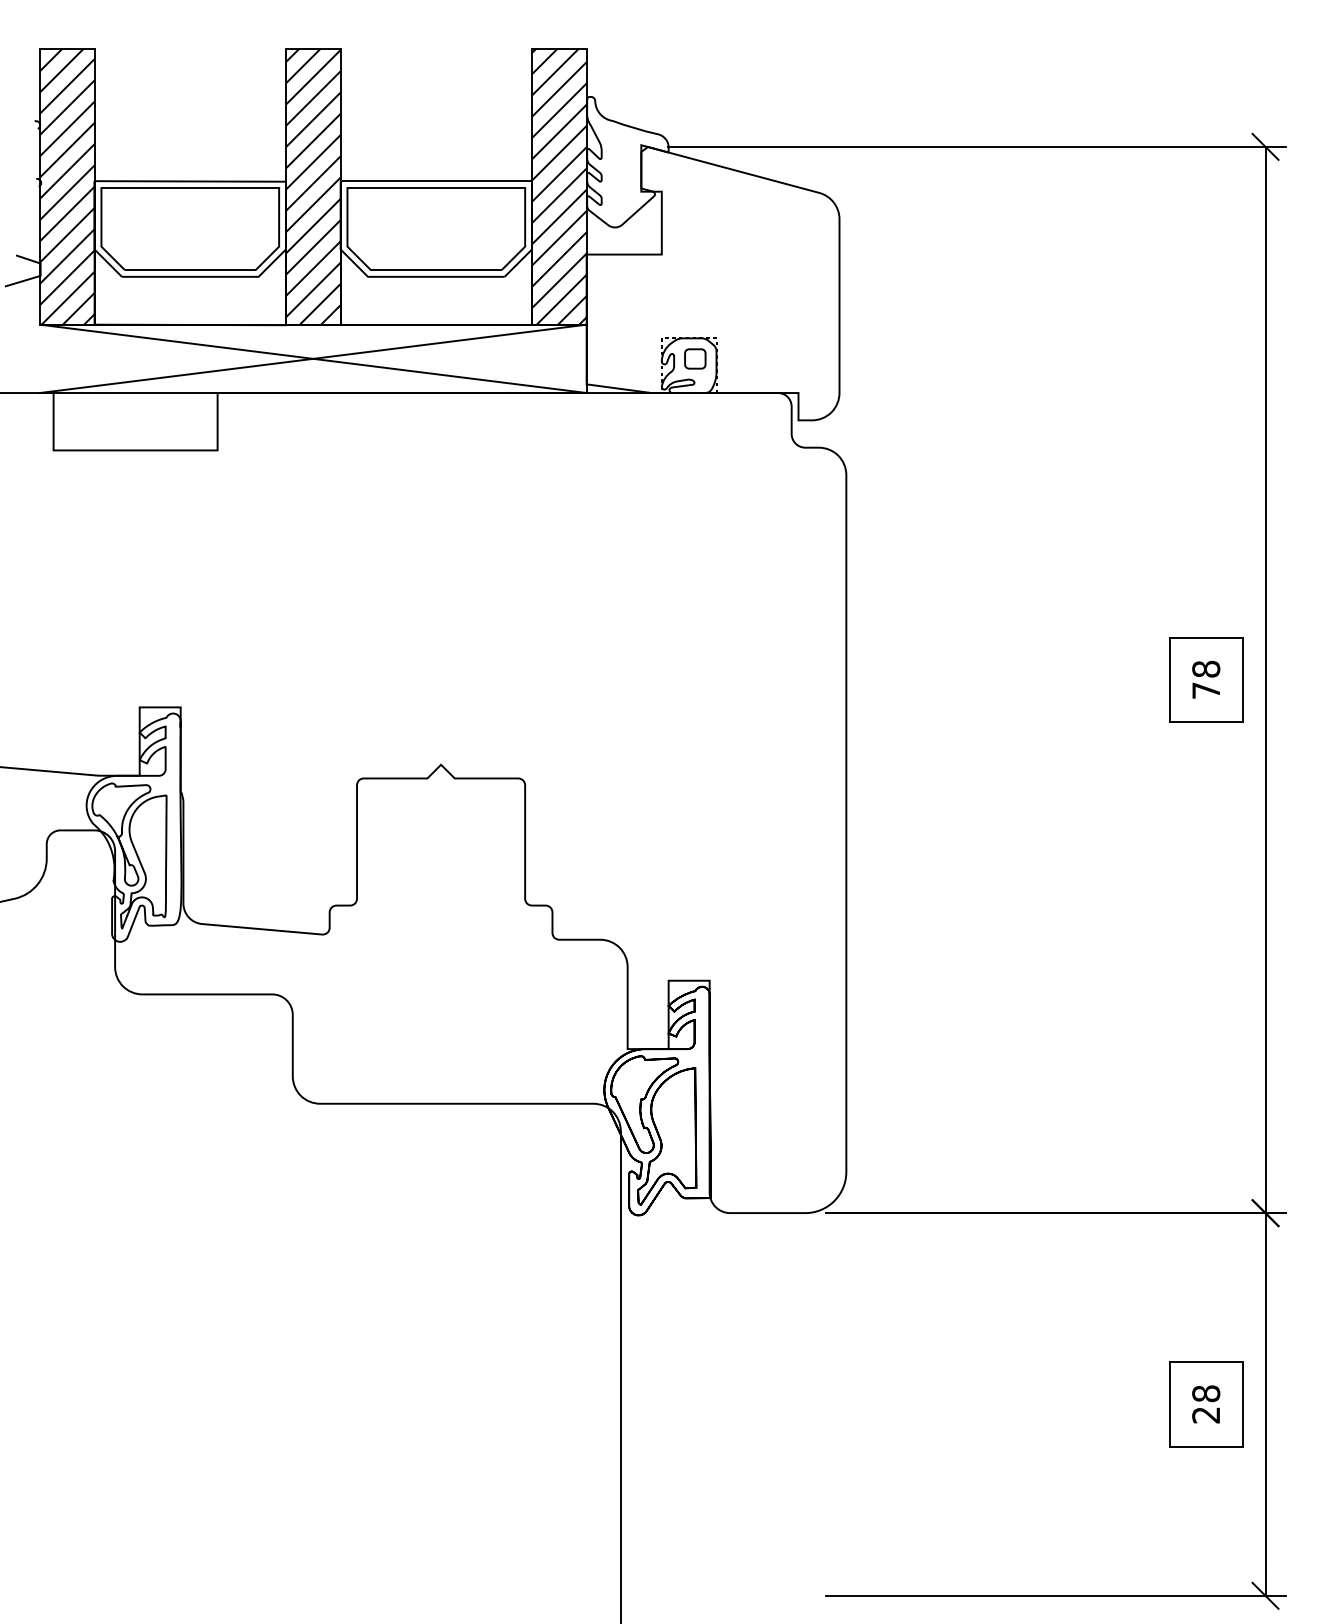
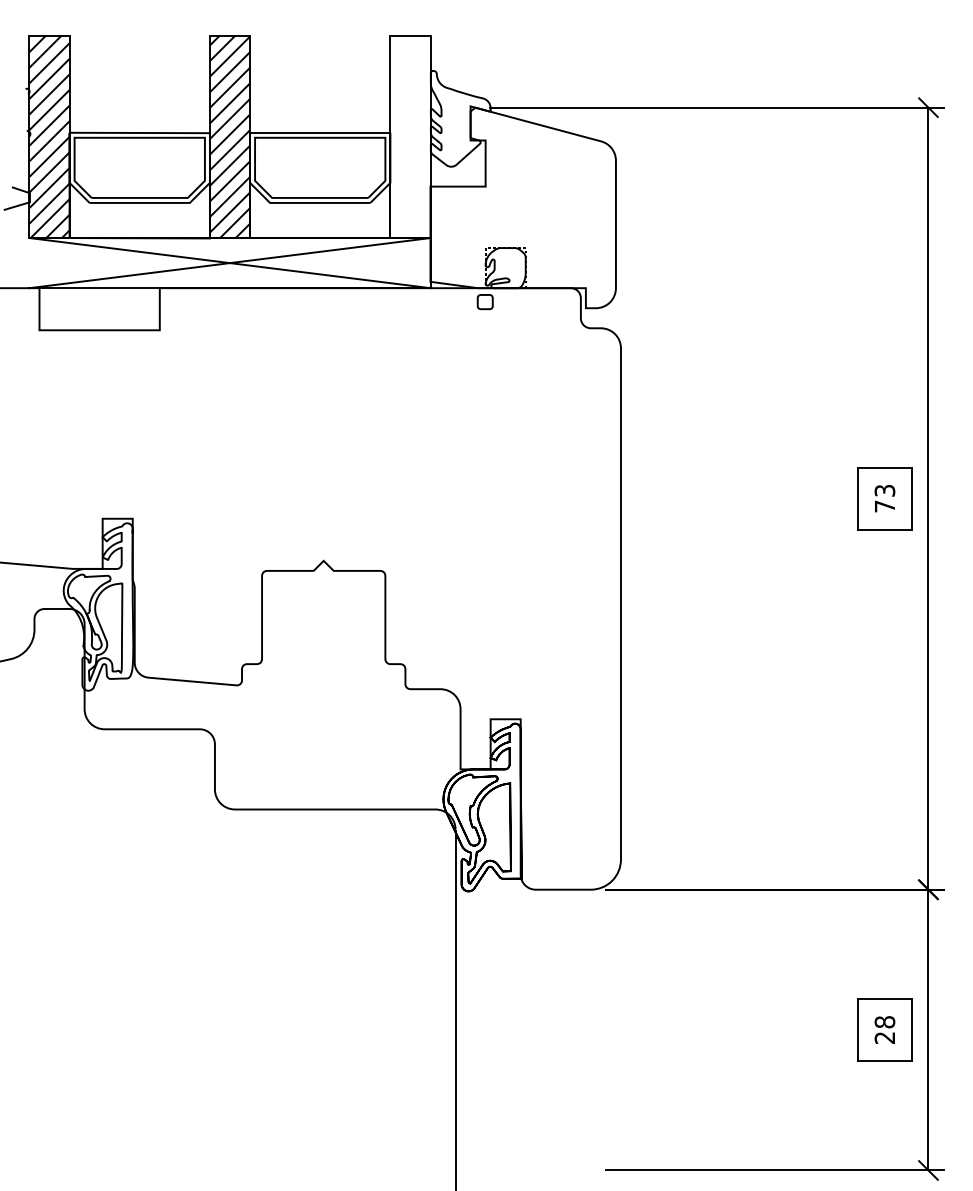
hatch: (558, 186) -> (409, 136), removed
part: (695, 358) -> (485, 301), moved
text: (1206, 668) -> (885, 490), 78 -> 73

